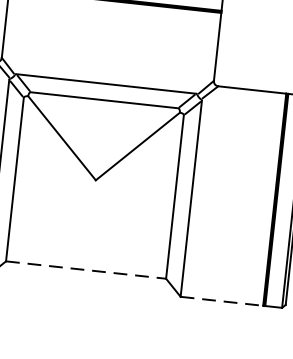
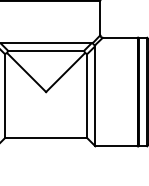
line: (86, 269) -> (46, 137), dashed -> solid
line: (221, 301) -> (116, 146), dashed -> solid

